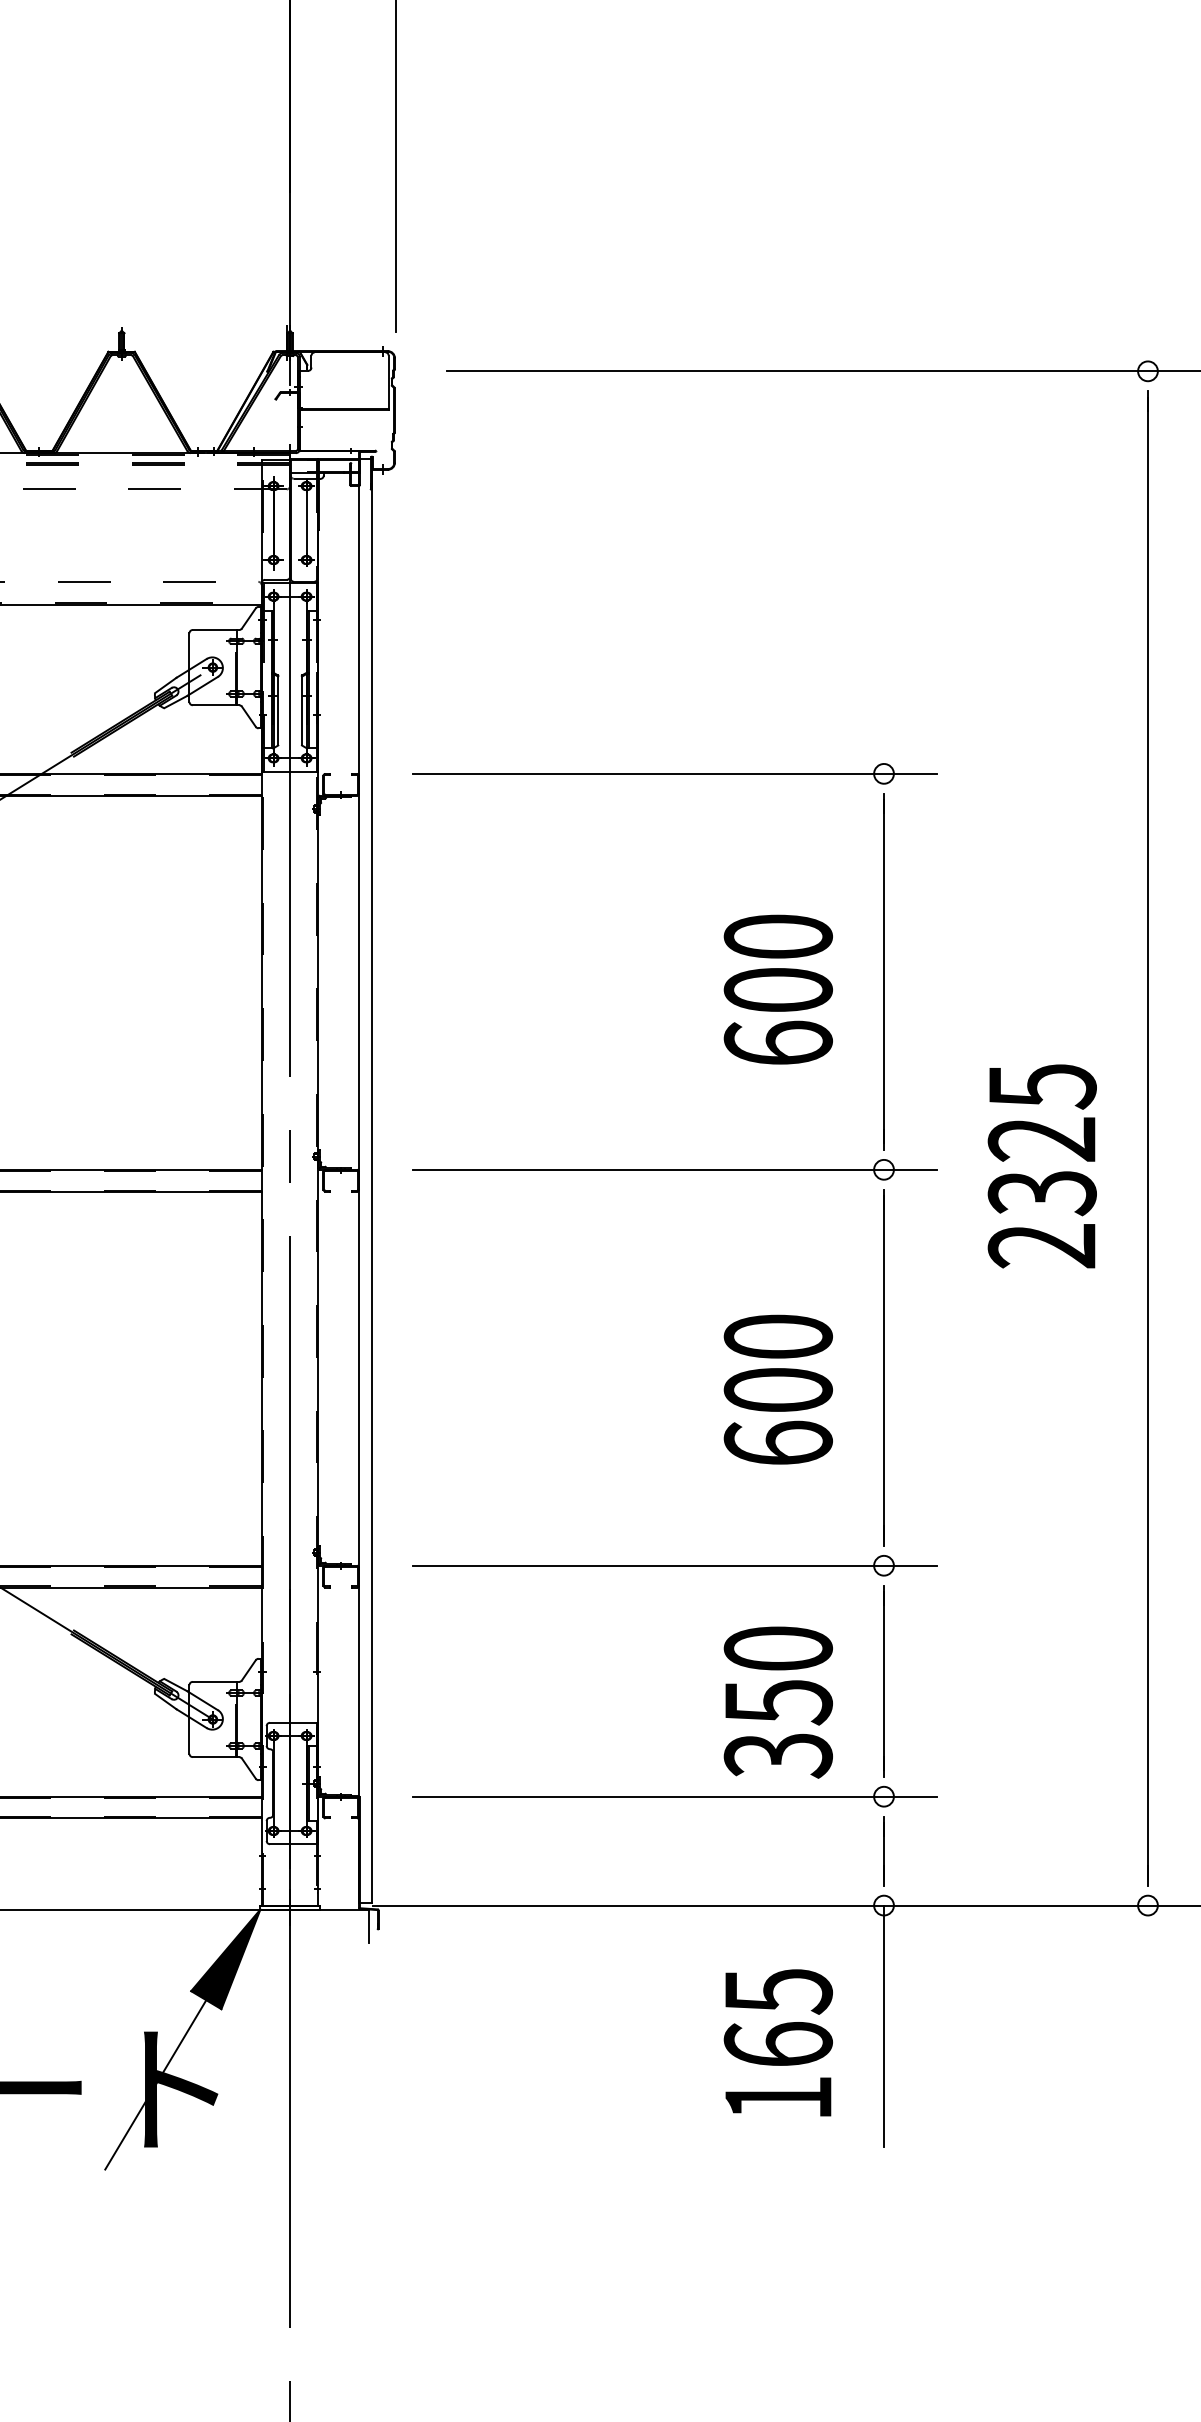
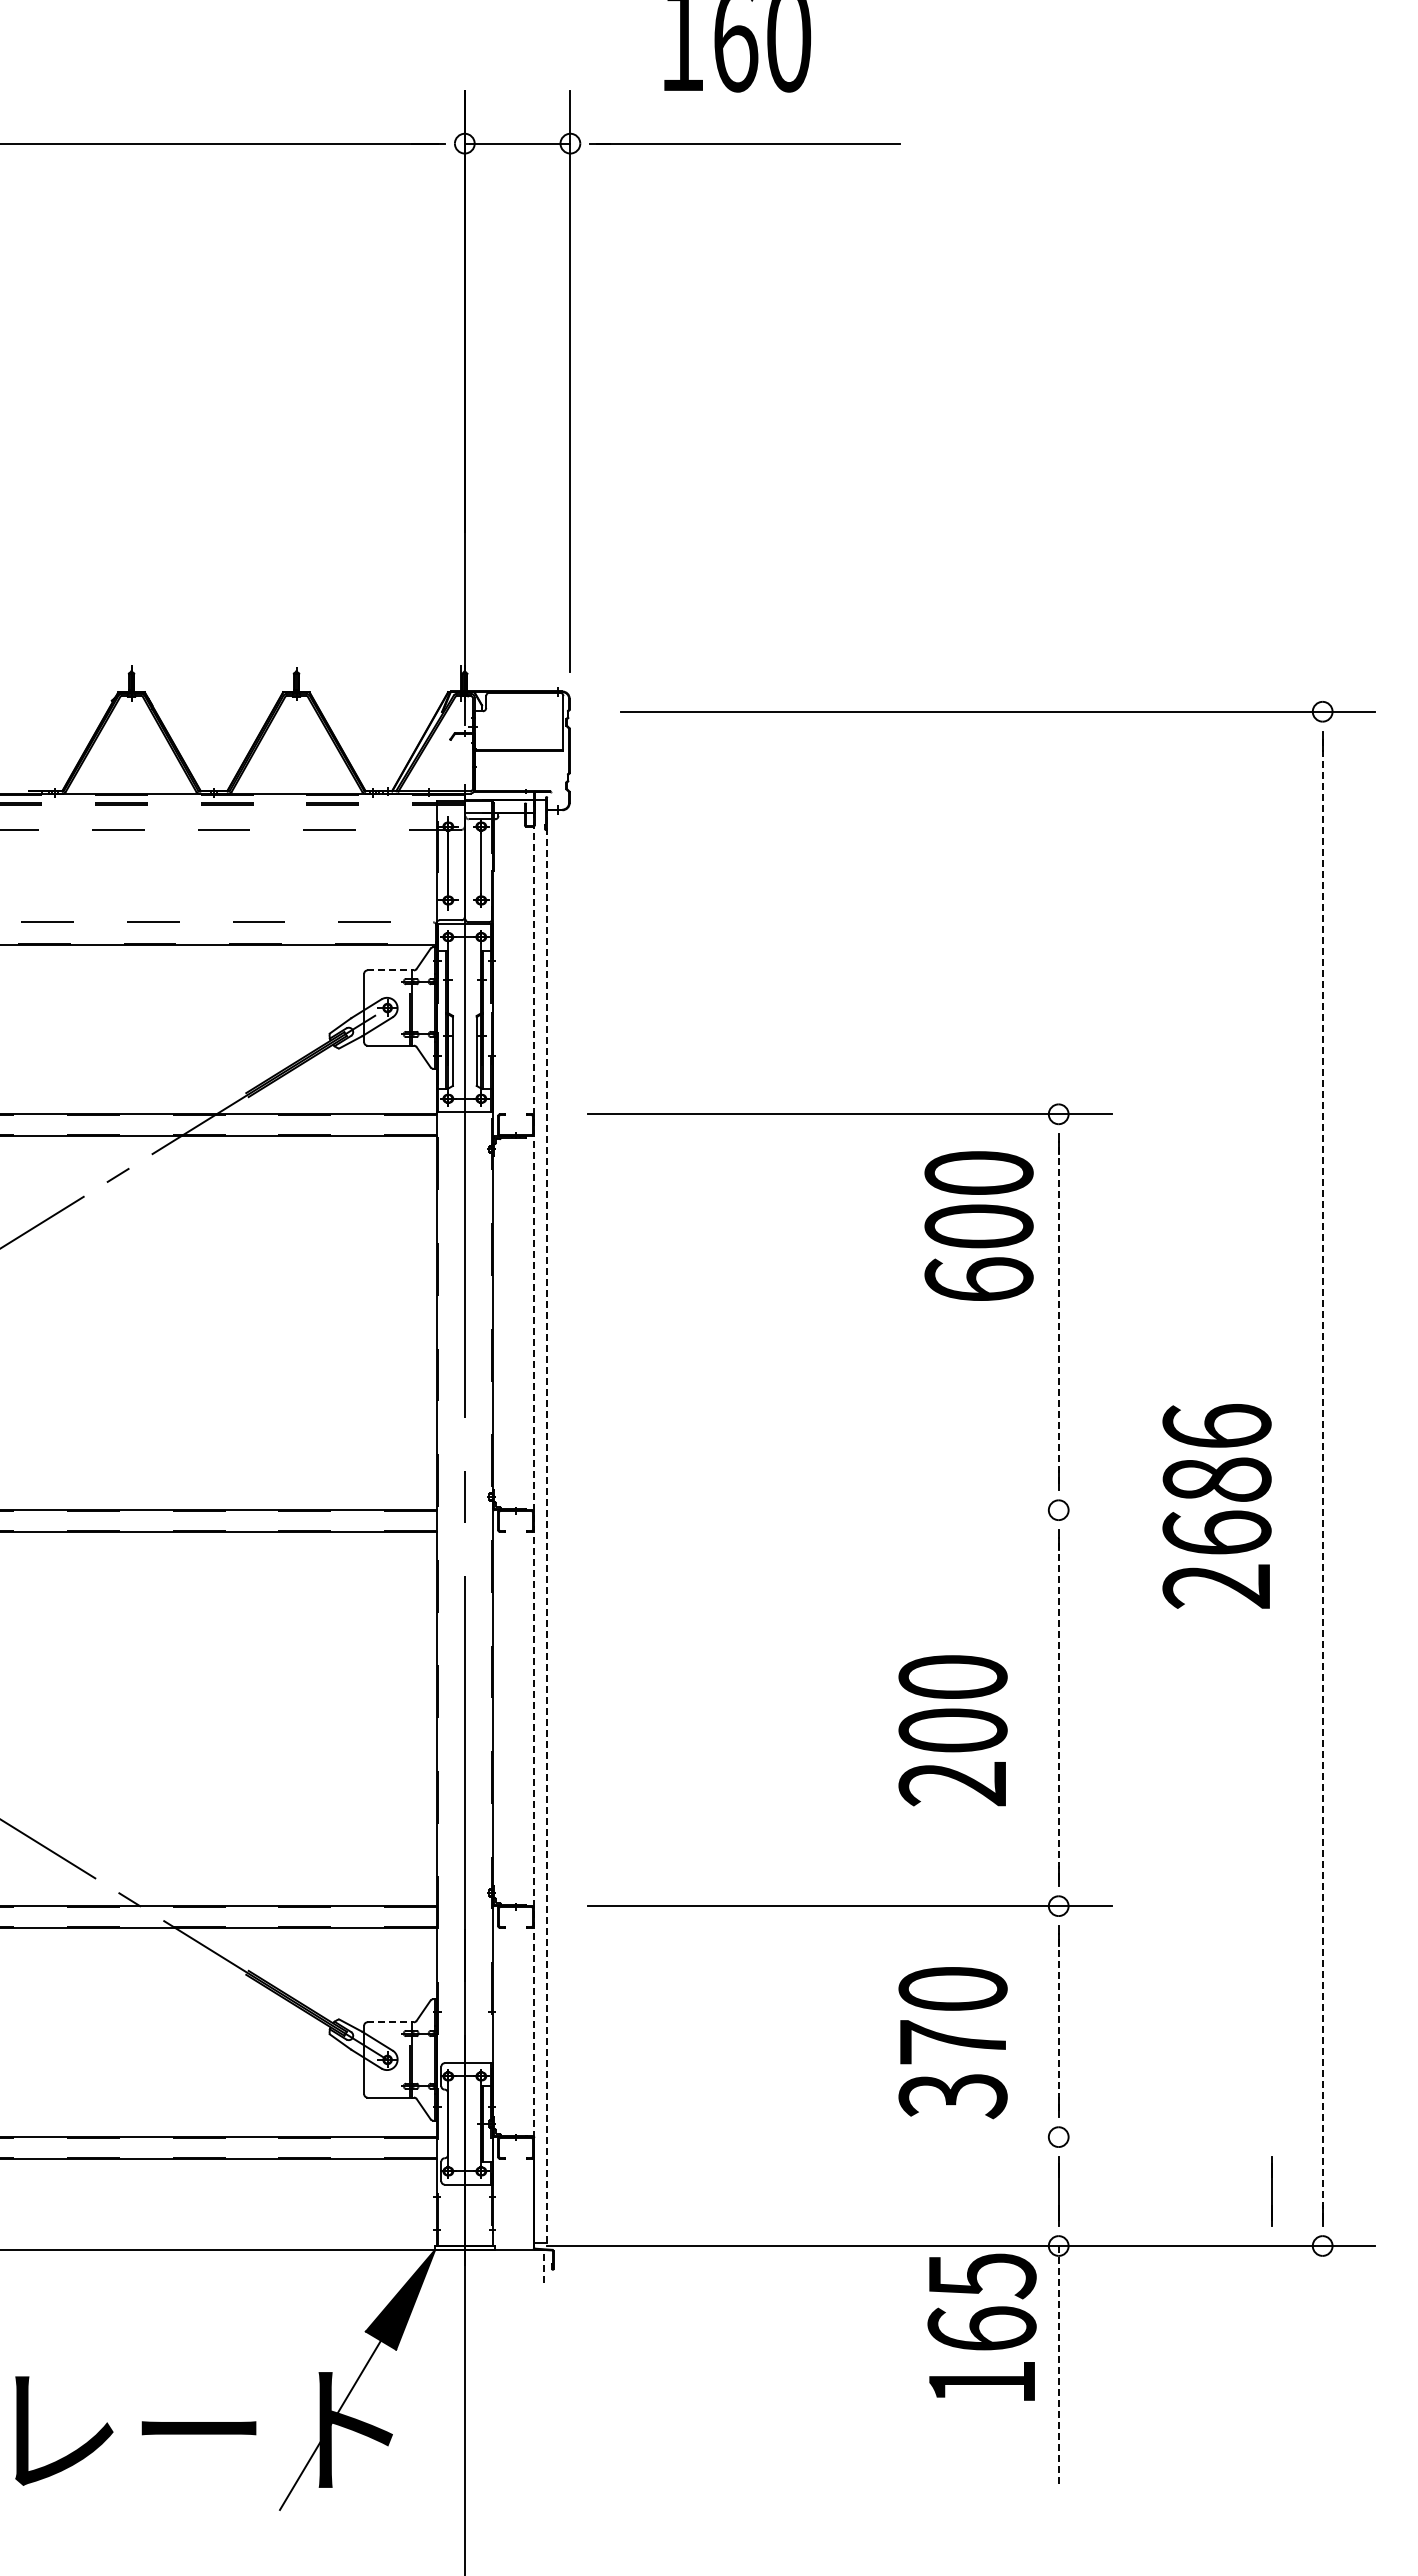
line: (216, 630) -> (391, 970), solid -> dashed
line: (883, 972) -> (1058, 1312), solid -> dashed
text: (777, 989) -> (978, 1225), moved
line: (1147, 1138) -> (1322, 1478), solid -> dashed
text: (1041, 1140) -> (1216, 1480), 2325 -> 2686
line: (674, 1170) -> (849, 1510), removed
line: (358, 1181) -> (533, 1521), solid -> dashed
line: (371, 1181) -> (546, 1521), solid -> dashed
line: (883, 1368) -> (1058, 1708), solid -> dashed
text: (777, 1443) -> (952, 1783), 600 -> 200
line: (883, 1681) -> (1058, 2021), solid -> dashed
line: (216, 1682) -> (391, 2022), solid -> dashed
text: (778, 1703) -> (953, 2043), 350 -> 370
line: (674, 1797) -> (849, 2137), removed
line: (1096, 1851) -> (1271, 2191), added
line: (369, 1925) -> (544, 2265), solid -> dashed
line: (883, 2026) -> (1058, 2366), solid -> dashed
text: (777, 2042) -> (981, 2326), moved

